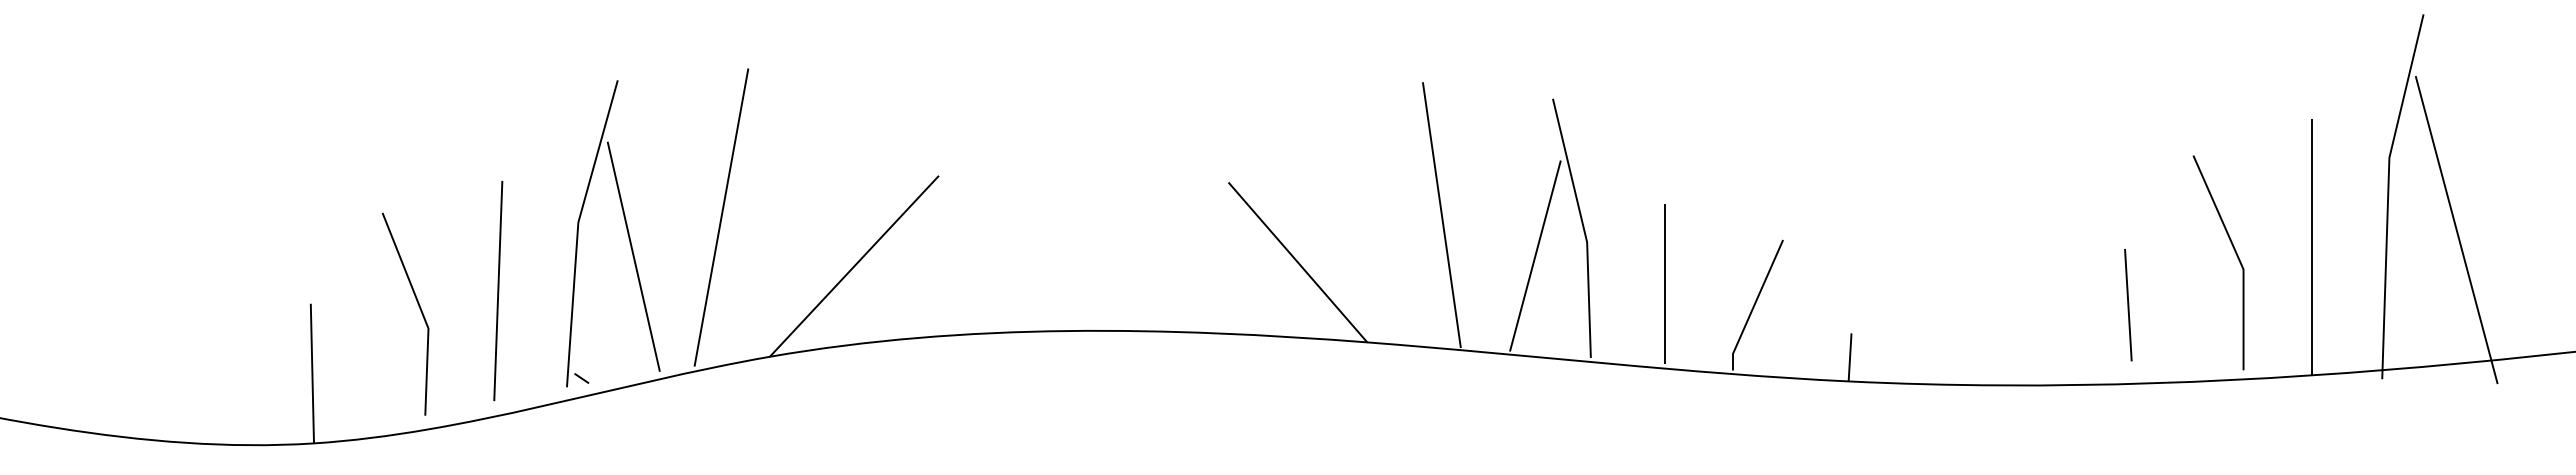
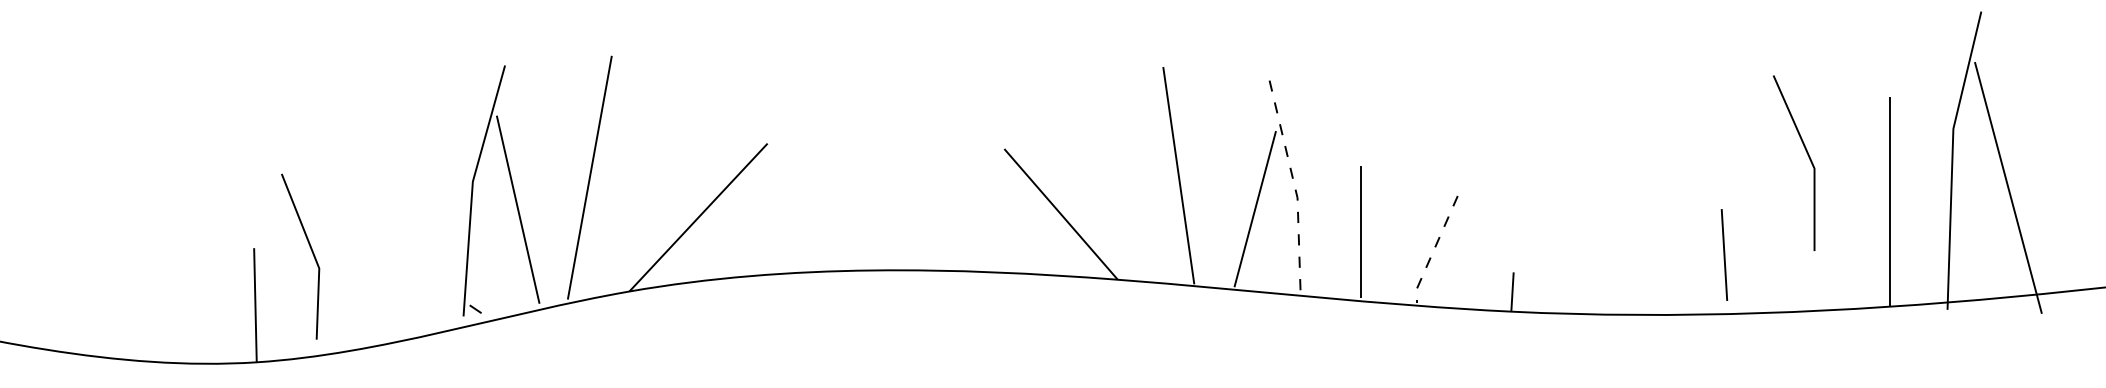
line: (1583, 227) -> (1294, 185), solid -> dashed
line: (2236, 256) -> (1808, 158), moved
line: (498, 291) -> (407, 238), removed
line: (1754, 305) -> (1434, 249), solid -> dashed
line: (2128, 305) -> (1724, 255), moved
line: (419, 309) -> (311, 252), moved

